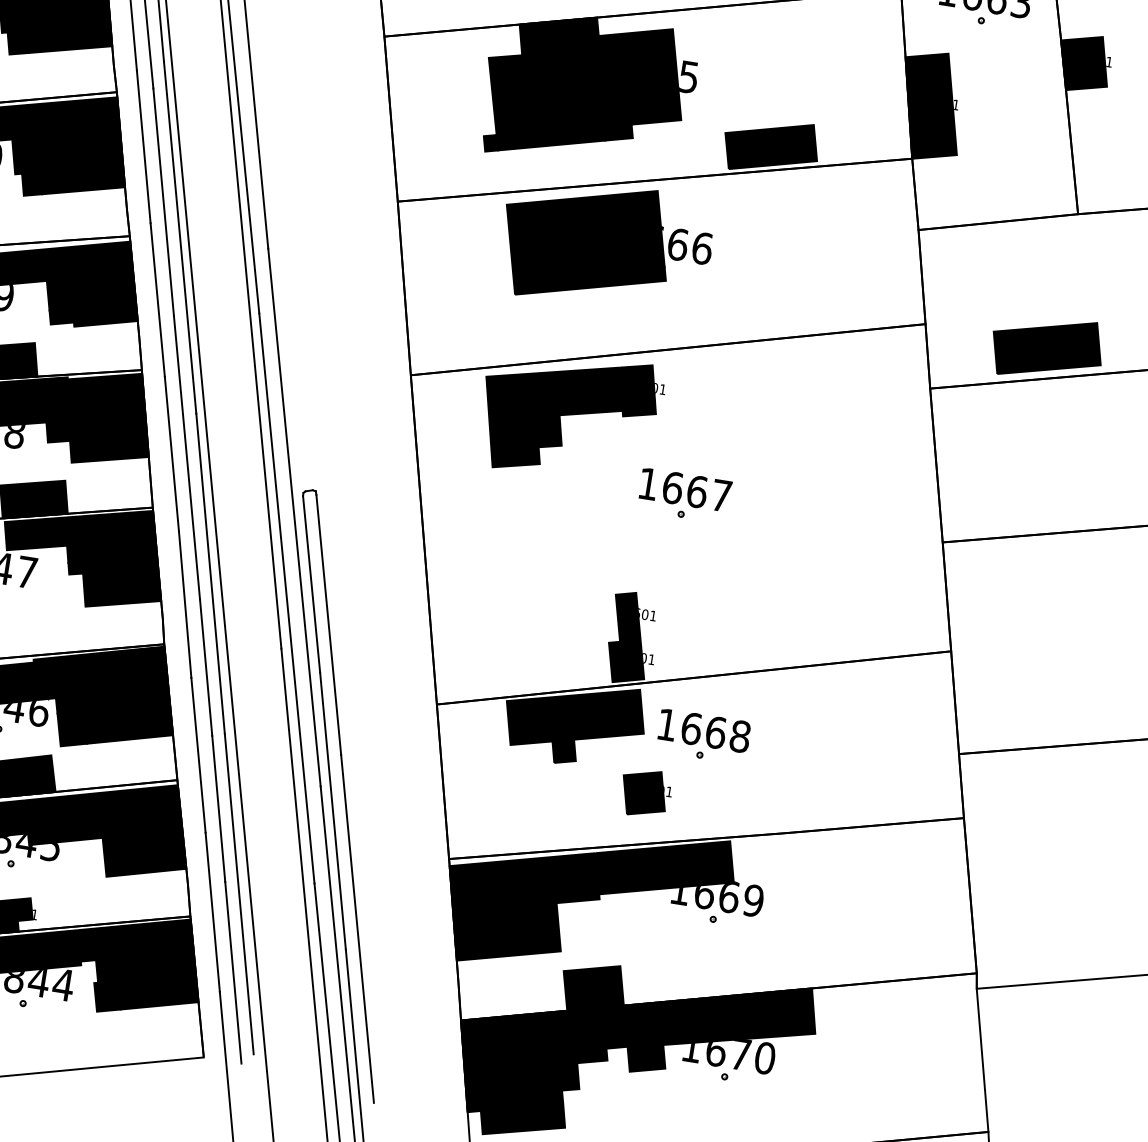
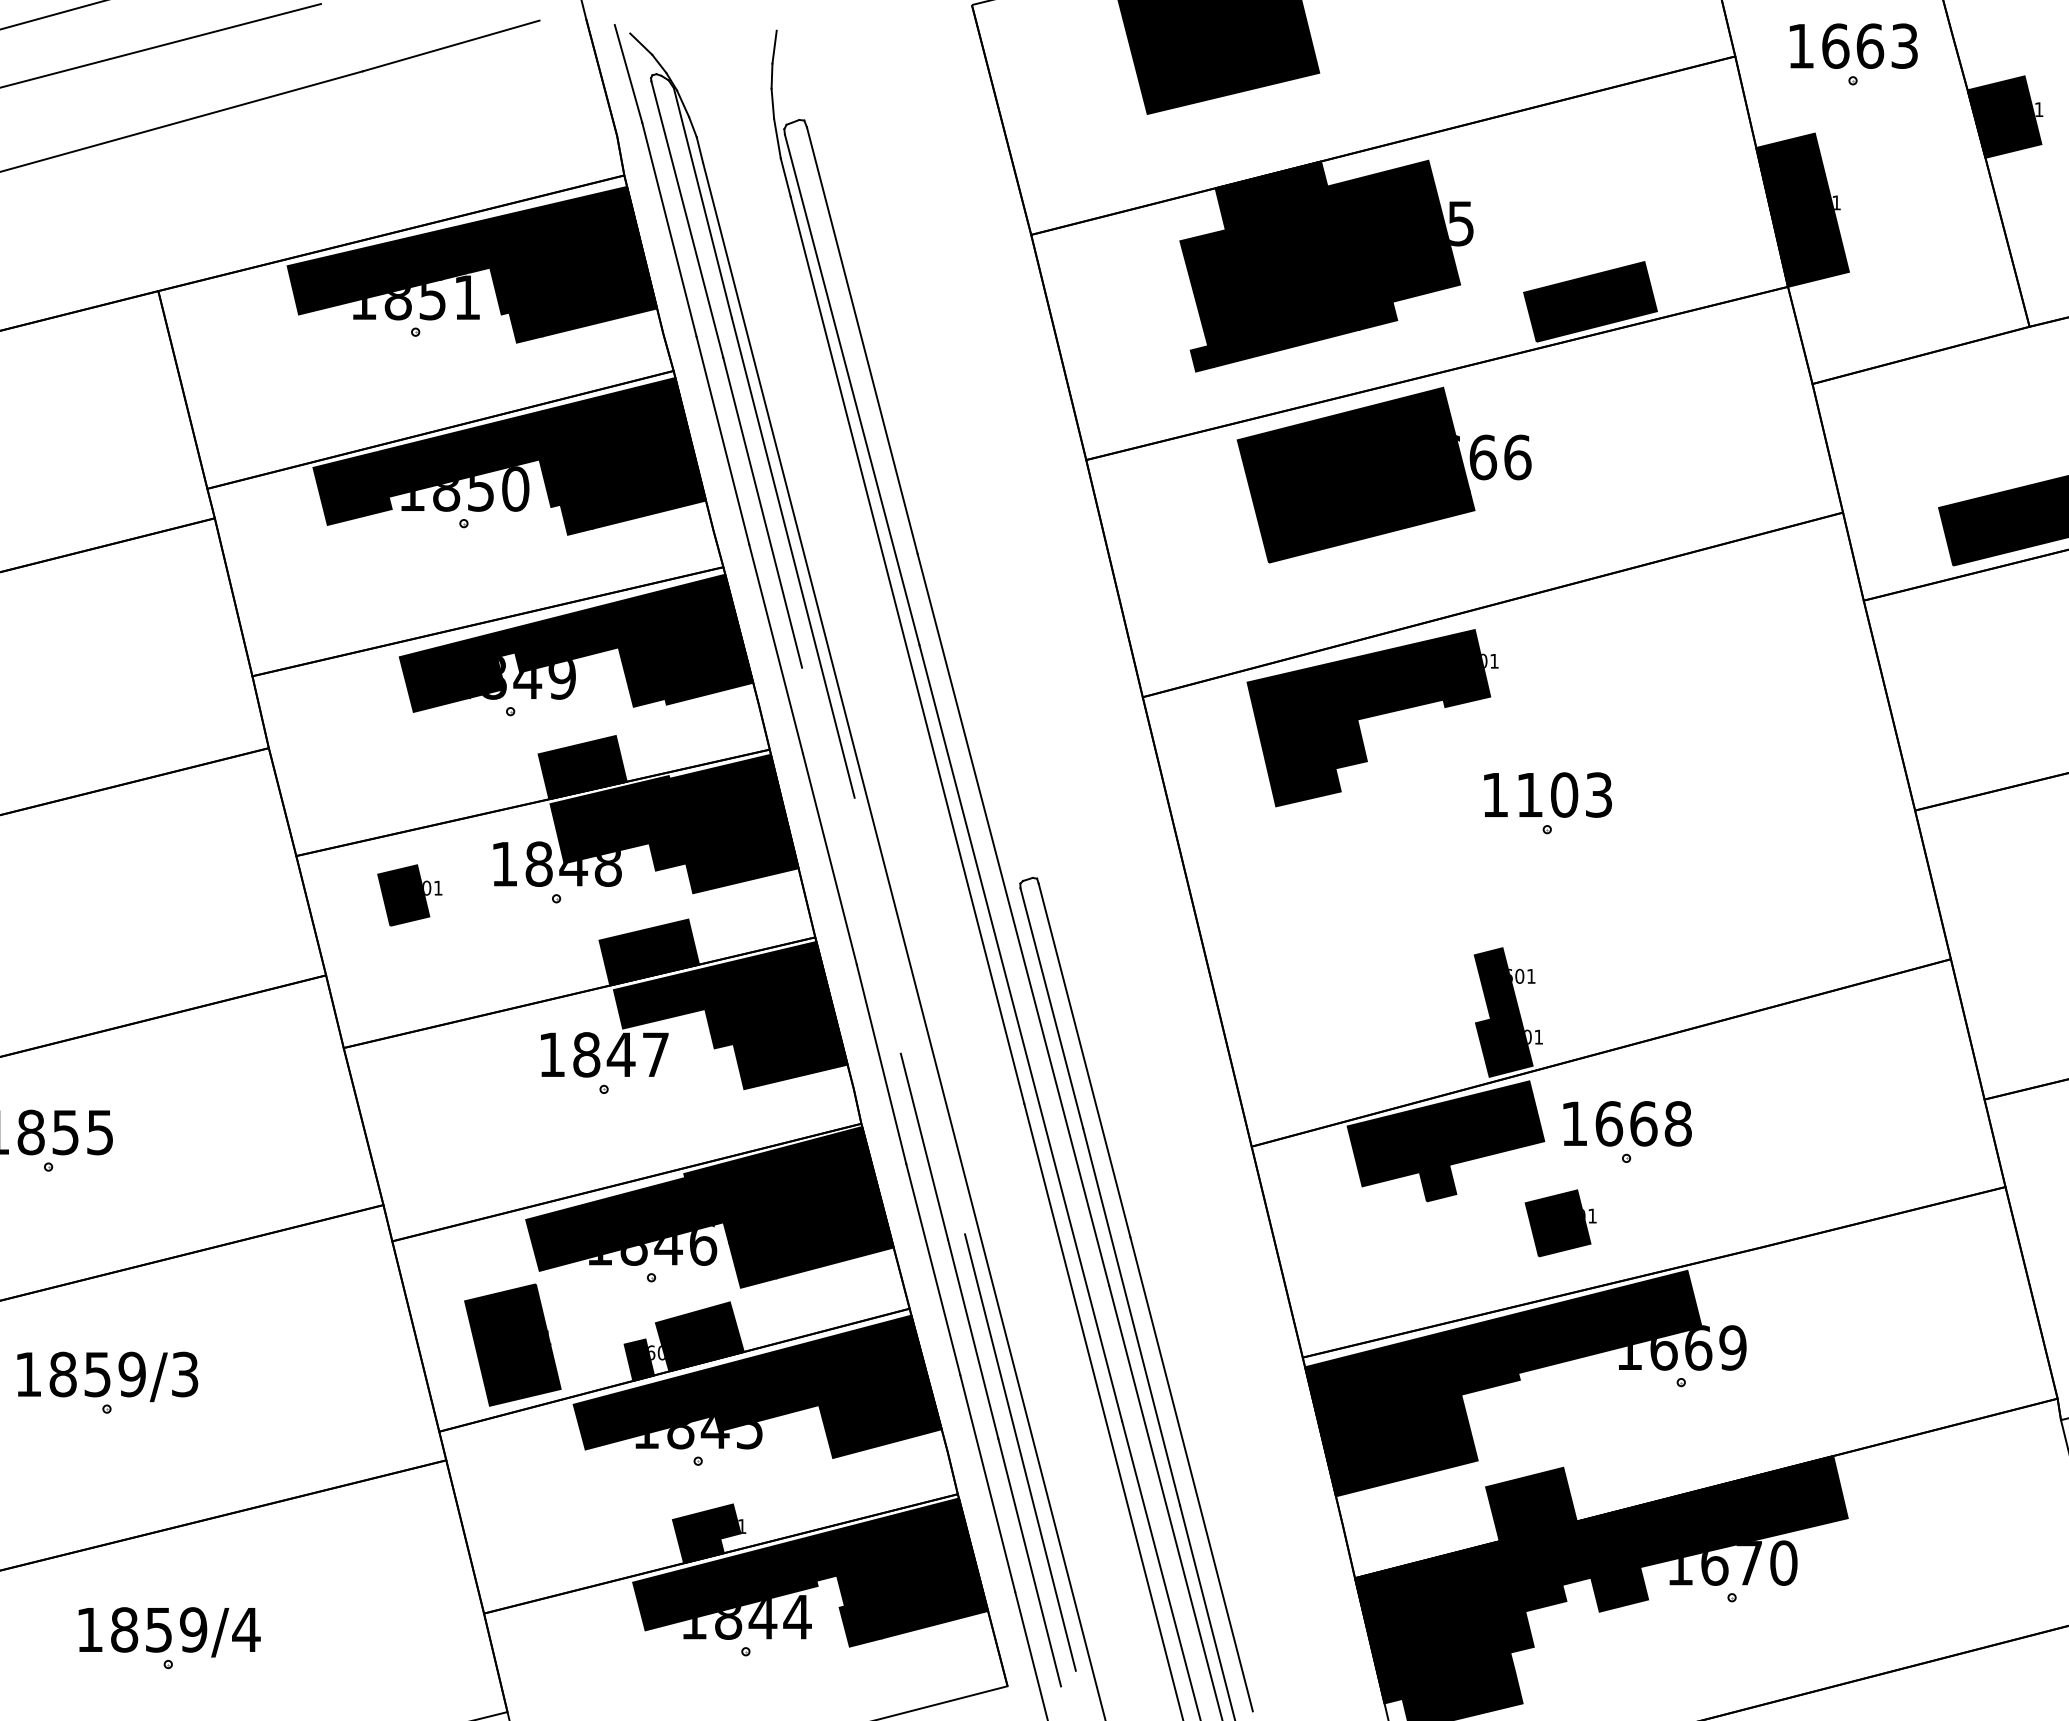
line: (187, 457) -> (851, 860), removed
text: (696, 491) -> (1563, 794), 1667 -> 1103
line: (210, 573) -> (909, 1015), removed

